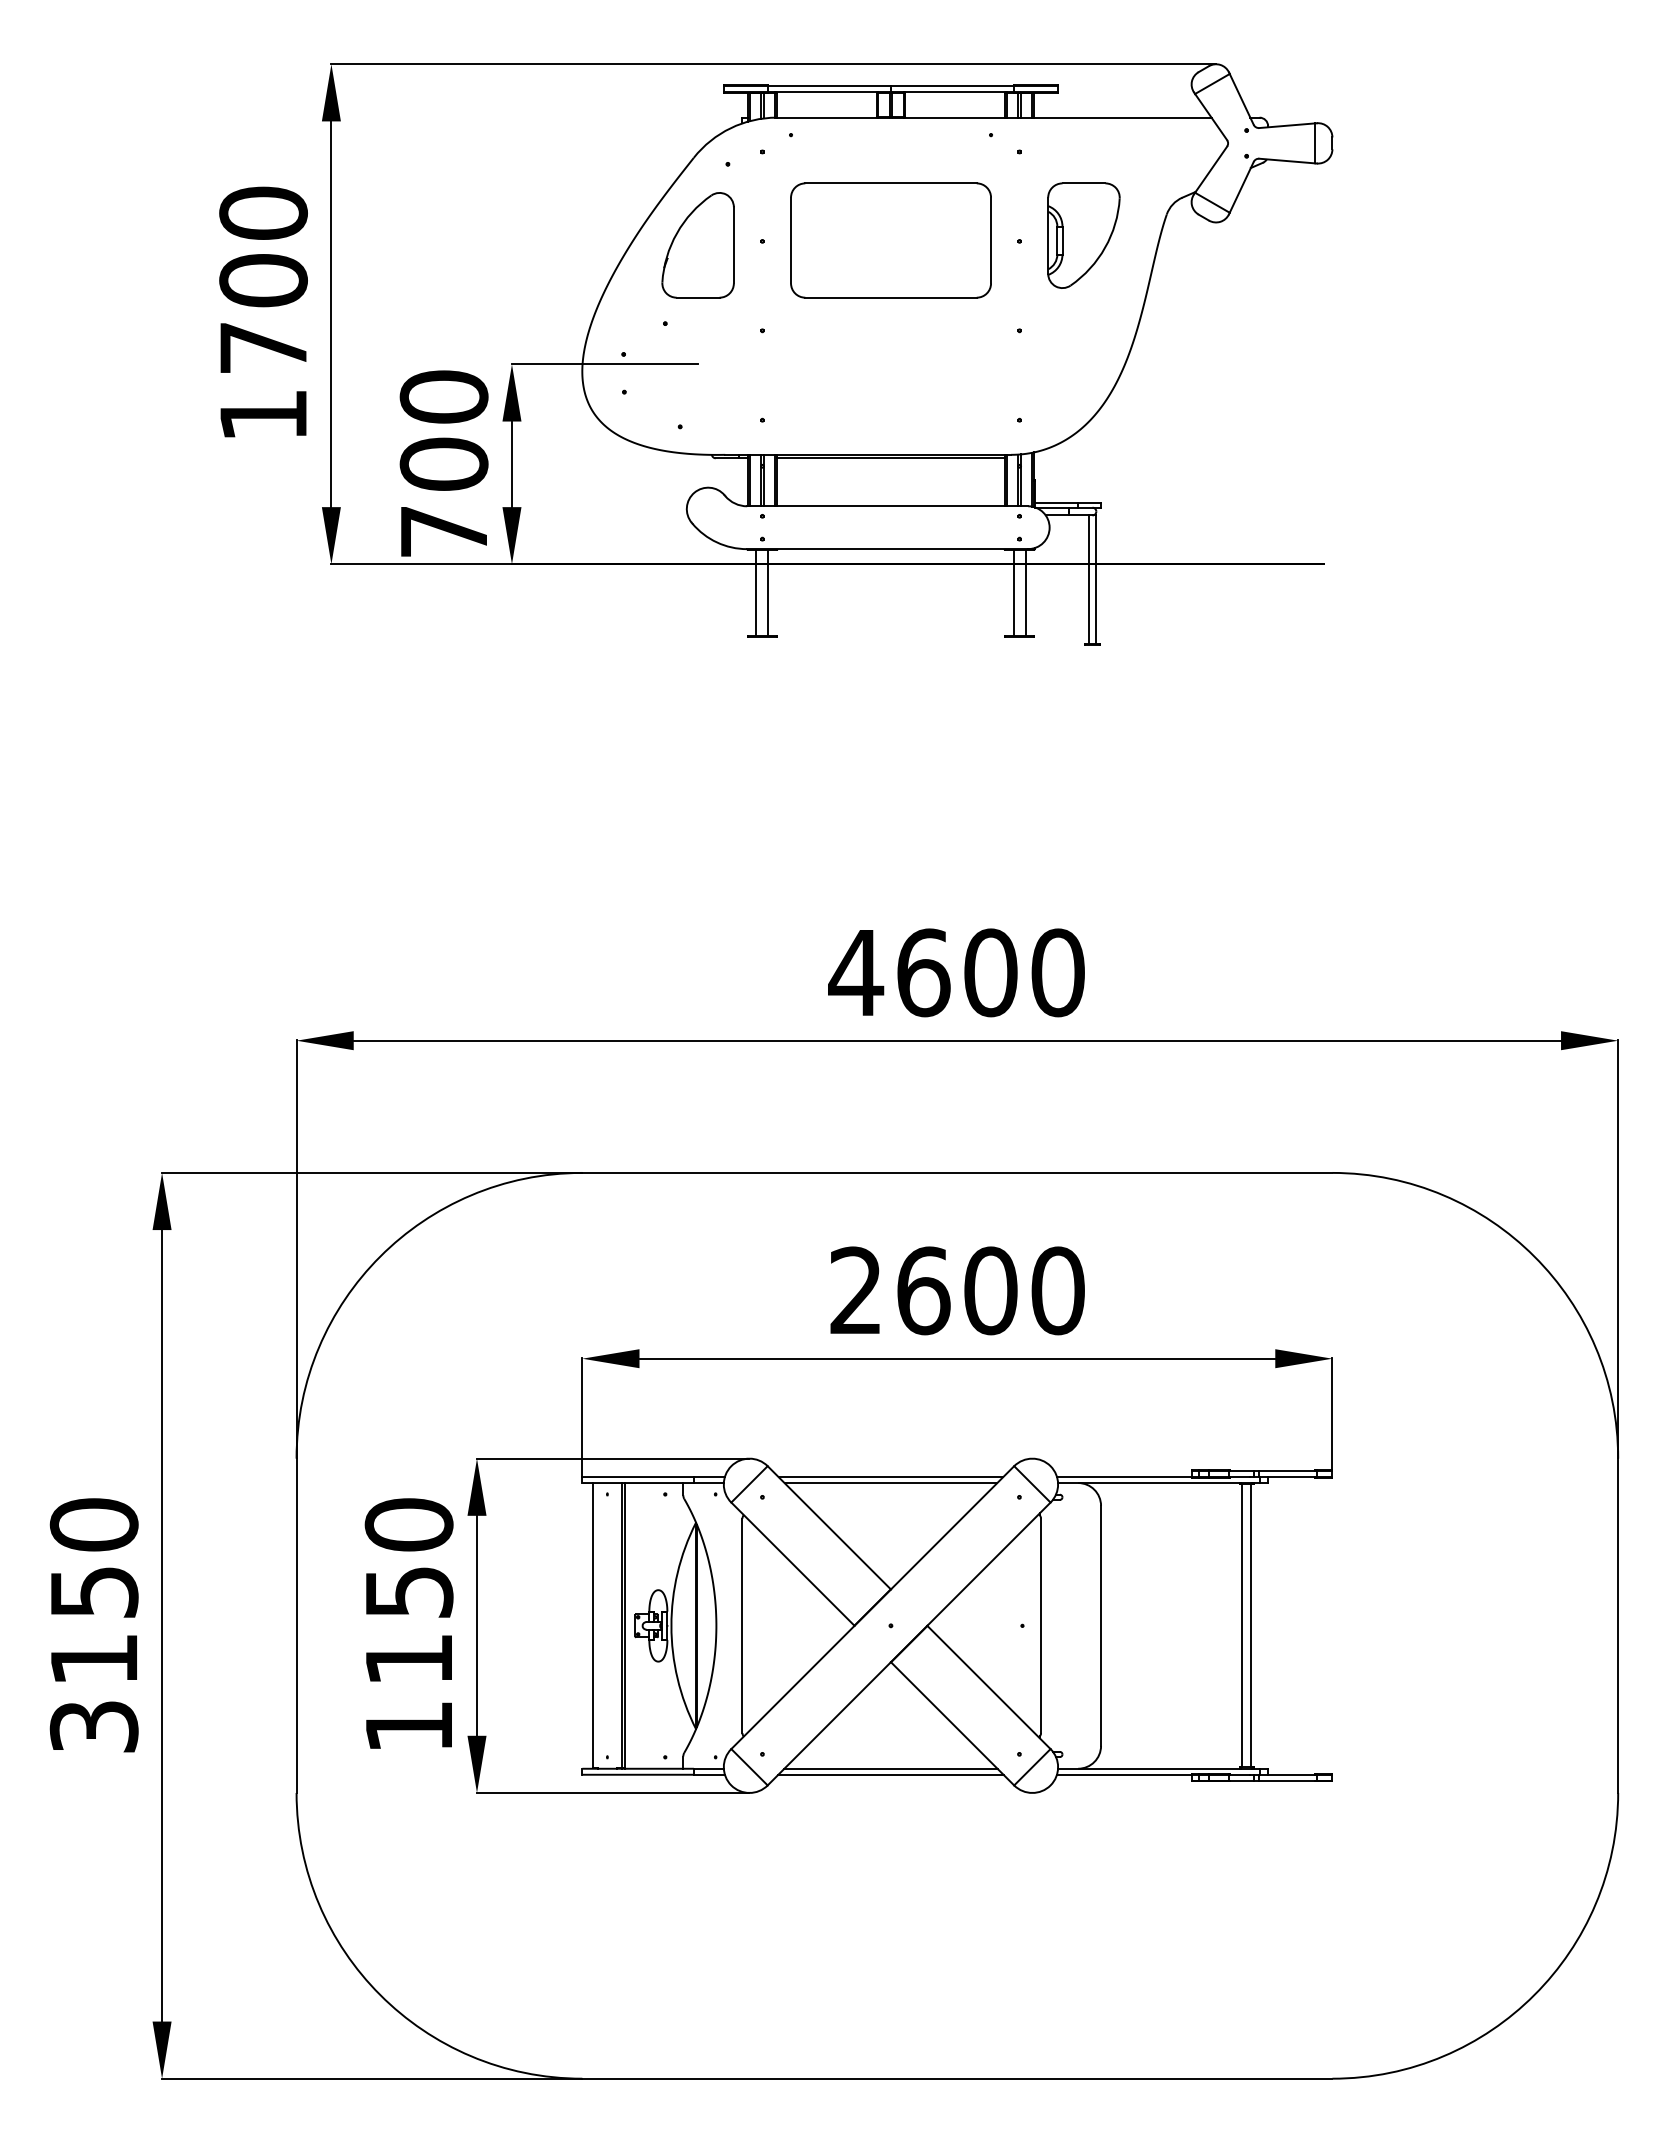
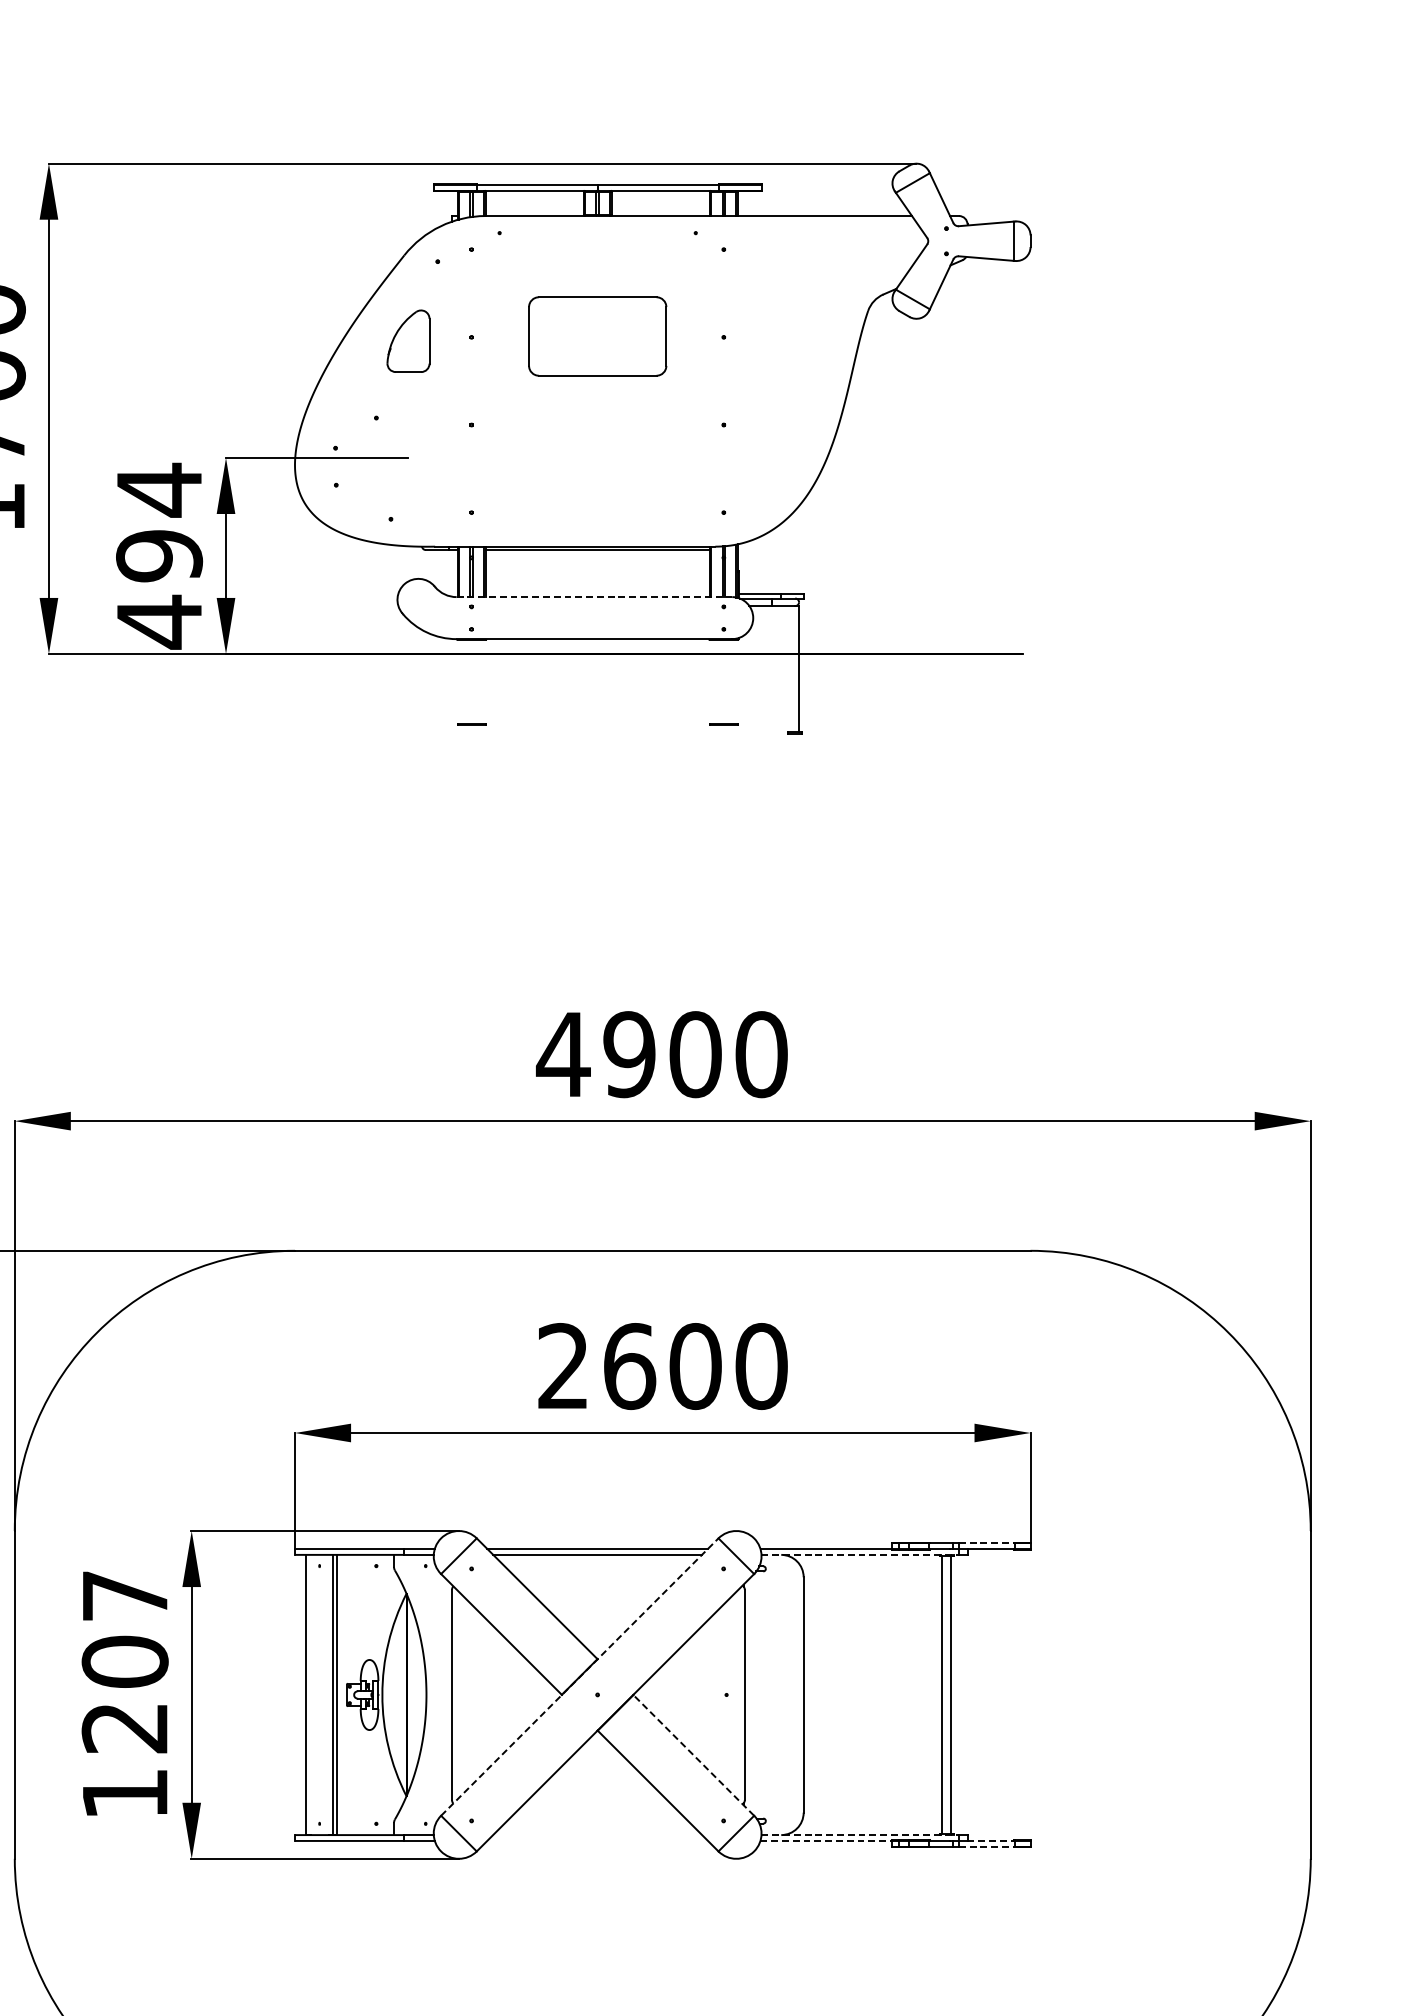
part: (1083, 235) -> (786, 331), removed
part: (890, 240) -> (597, 336), size x0.7
part: (697, 245) -> (407, 341), size x0.6
text: (443, 464) -> (158, 556), 700 -> 494
line: (887, 506) -> (594, 597), solid -> dashed
line: (1088, 579) -> (791, 668), removed
line: (756, 592) -> (465, 681), removed
line: (768, 592) -> (477, 681), removed
line: (1013, 592) -> (717, 681), removed
line: (1025, 592) -> (729, 681), removed
text: (923, 972) -> (629, 1054), 4600 -> 4900
line: (1288, 1471) -> (987, 1543), solid -> dashed
line: (1158, 1483) -> (860, 1555), solid -> dashed
text: (408, 1591) -> (124, 1661), 1150 -> 1207
line: (873, 1607) -> (580, 1676), solid -> dashed
line: (988, 1687) -> (693, 1755), solid -> dashed
line: (890, 1768) -> (597, 1834), removed
line: (1158, 1768) -> (860, 1834), solid -> dashed
line: (890, 1774) -> (597, 1840), removed
line: (1124, 1774) -> (826, 1840), solid -> dashed
line: (1293, 1774) -> (992, 1840), solid -> dashed
line: (1288, 1780) -> (987, 1846), solid -> dashed

